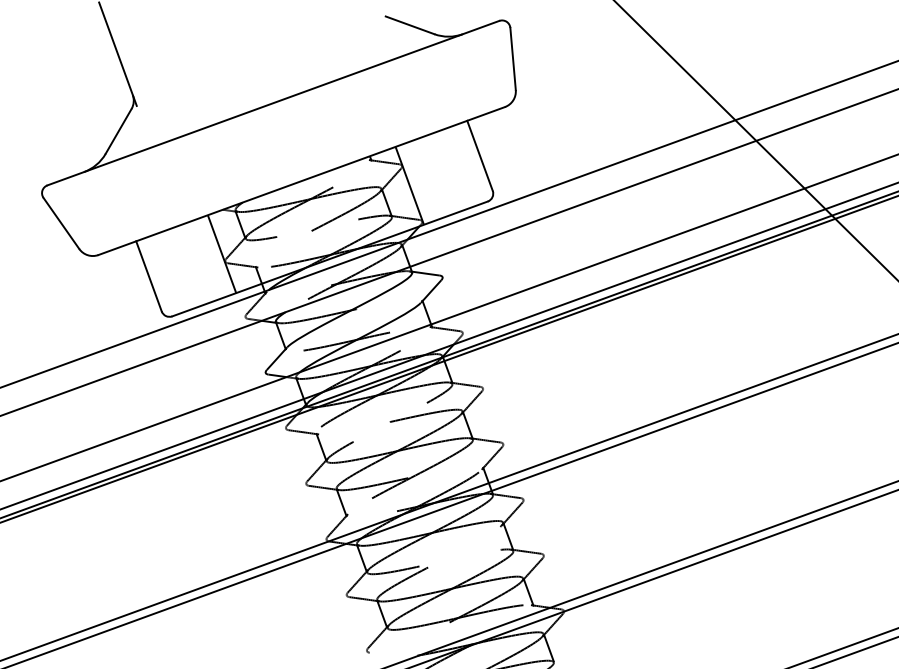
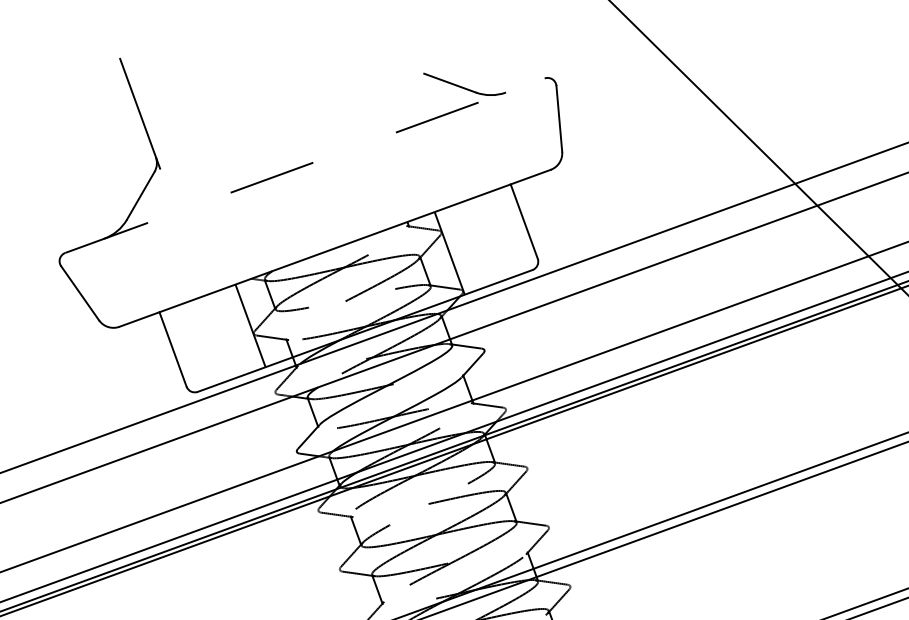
line: (273, 103) -> (305, 166), solid -> dashed

